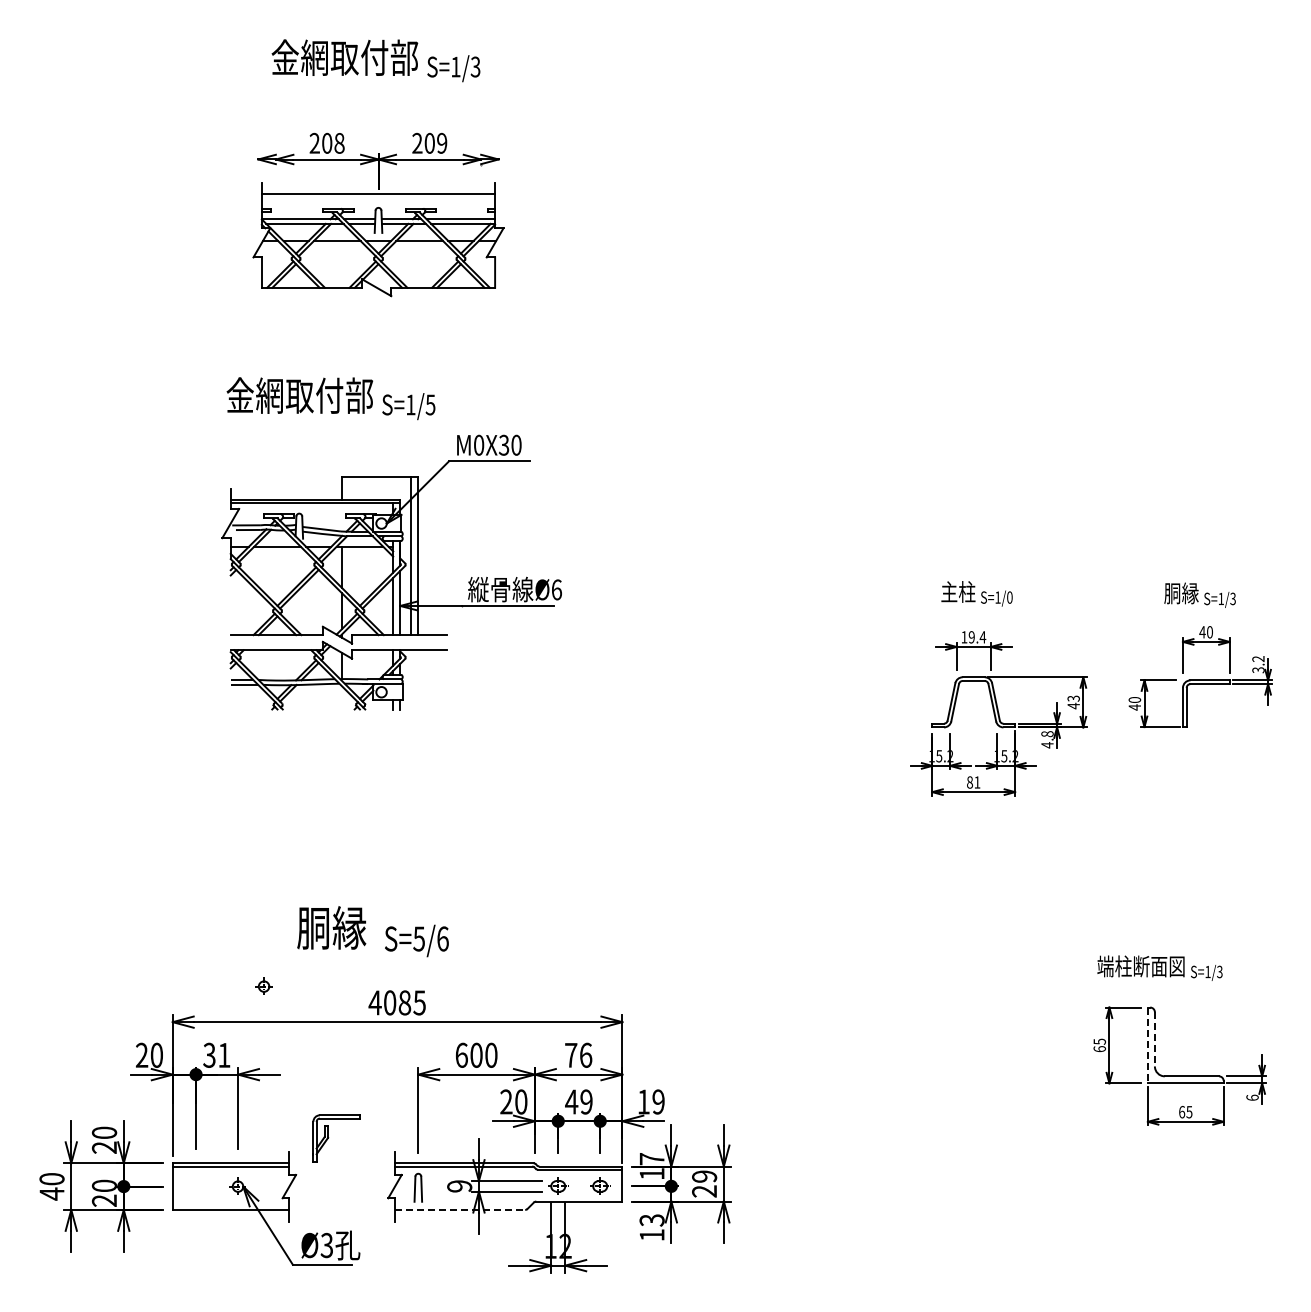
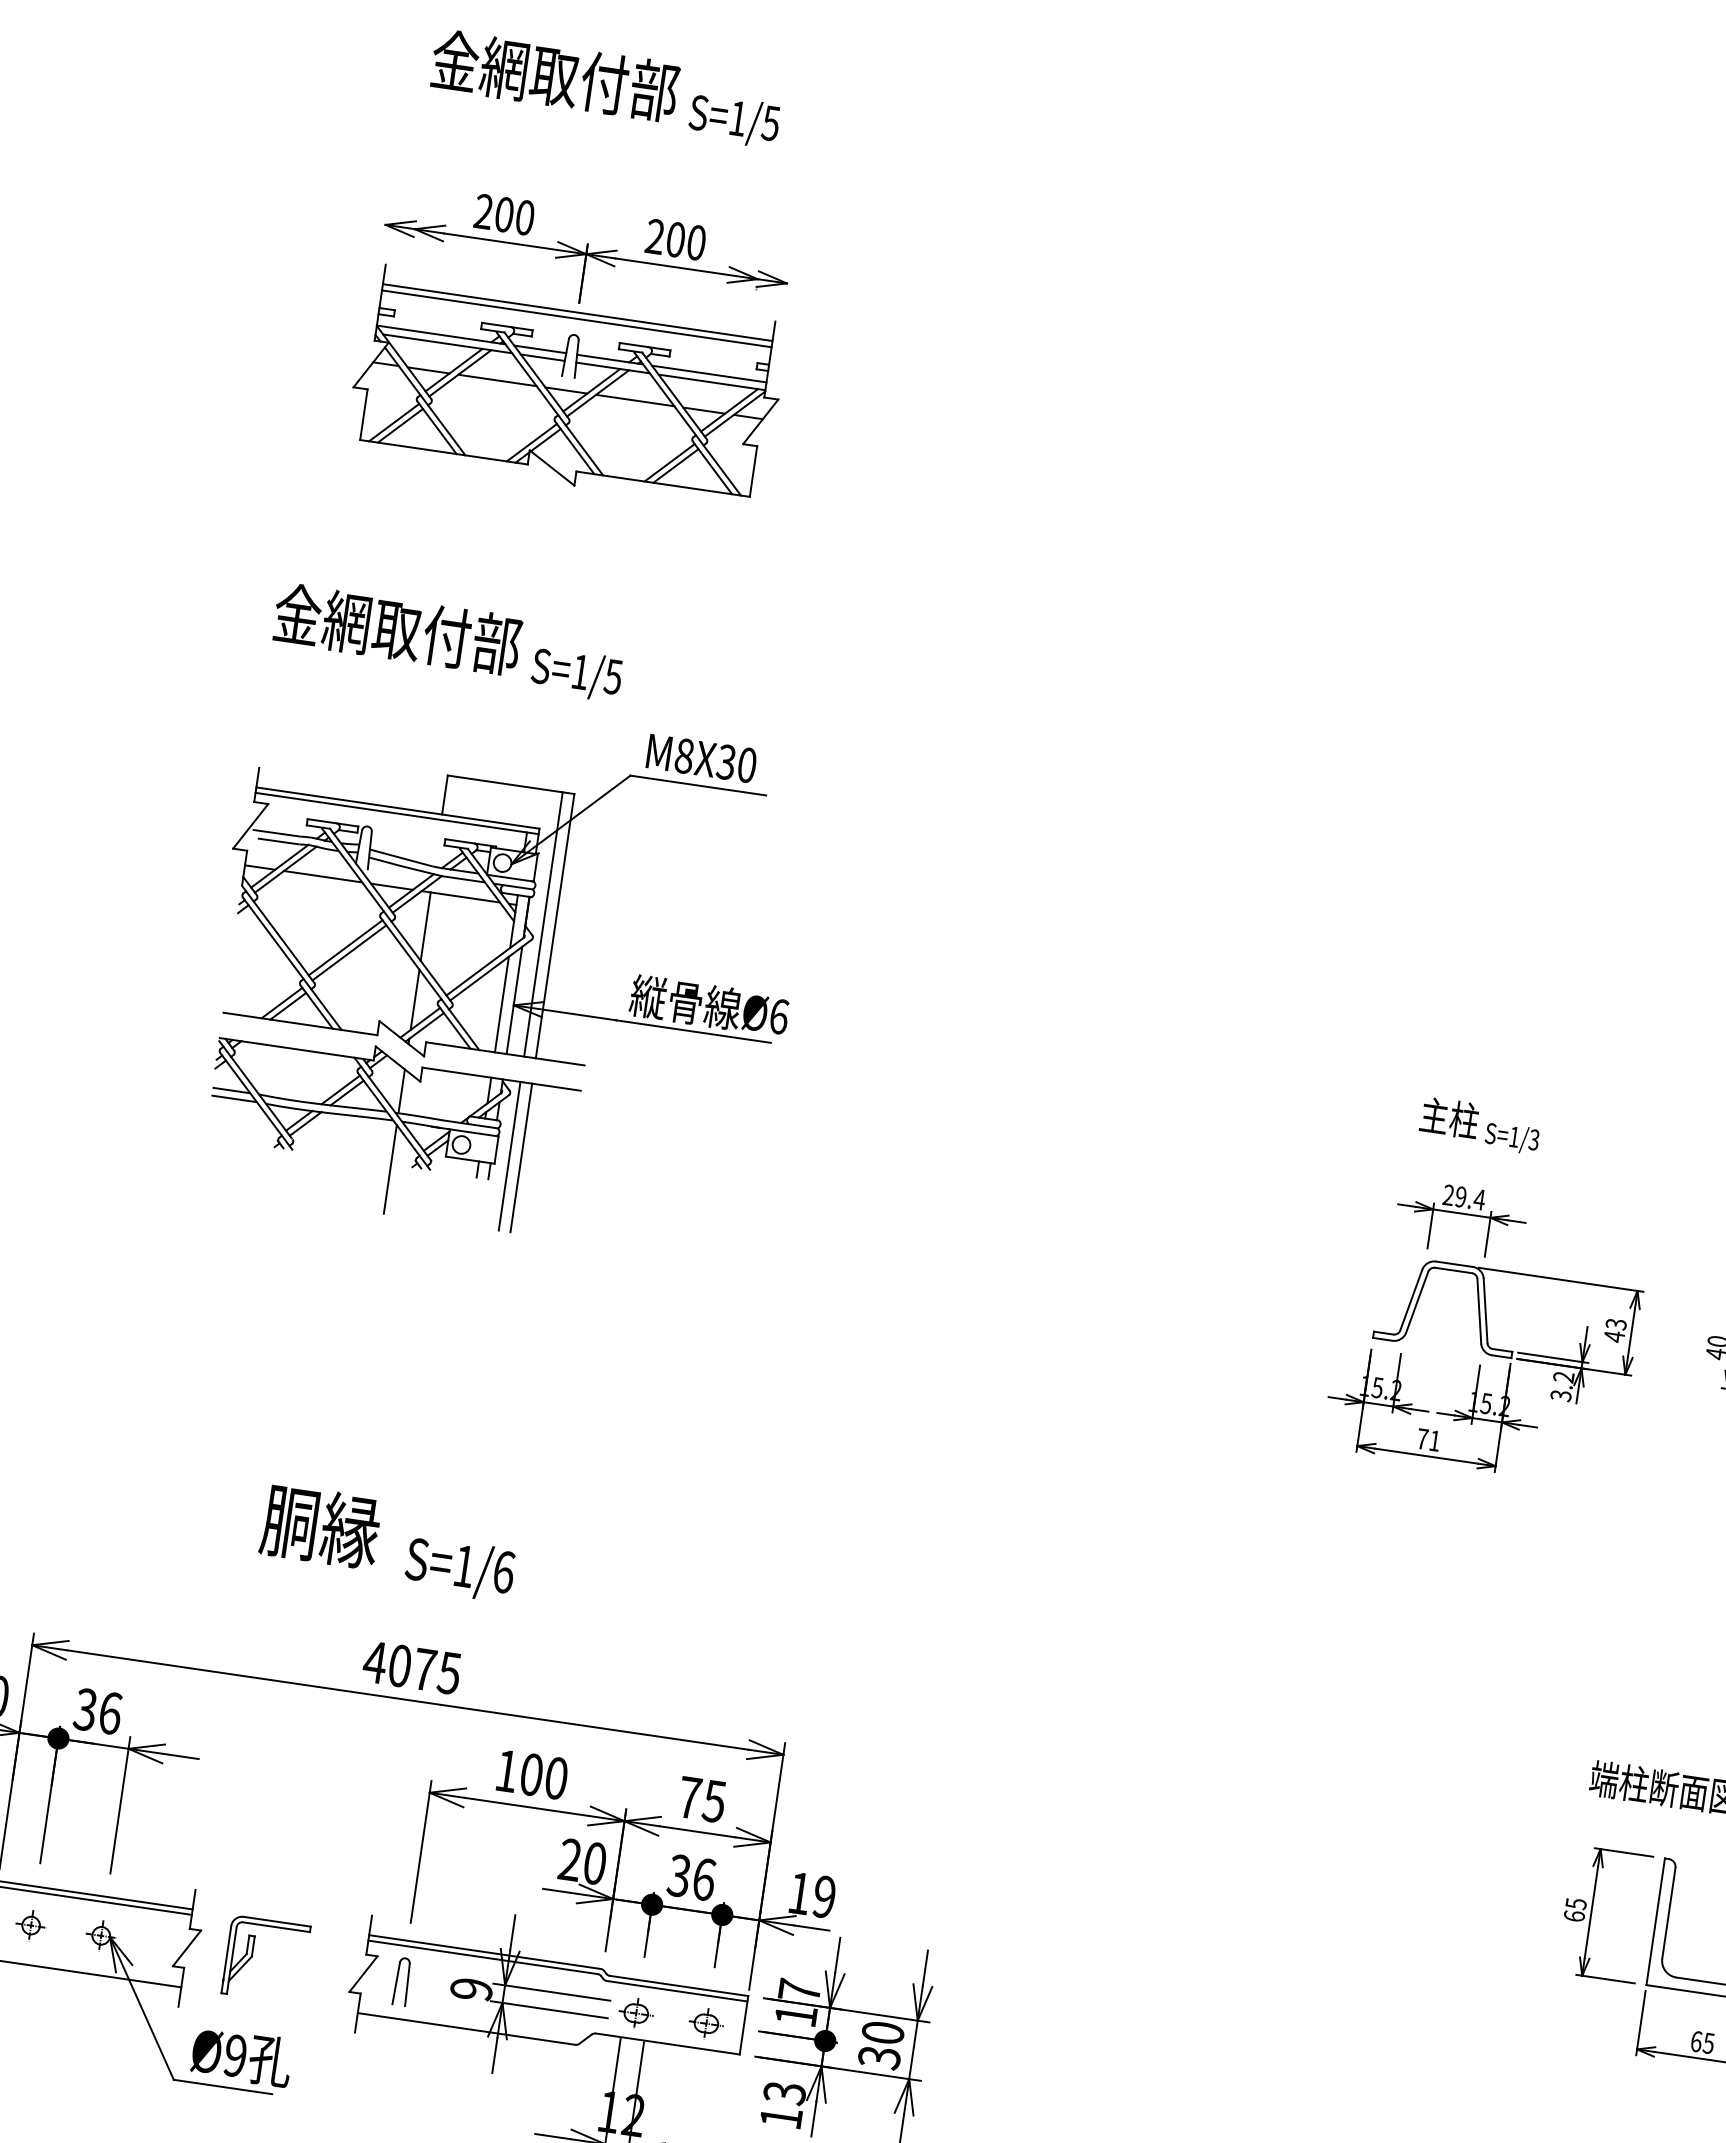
text: (475, 66) -> (770, 122), S=1/3 -> S=1/5
text: (339, 143) -> (524, 217), 208 -> 200
text: (442, 143) -> (697, 243), 209 -> 200
line: (378, 198) -> (576, 319), added
text: (479, 445) -> (685, 756), M0X30 -> M8X30
text: (1009, 597) -> (1533, 1139), S=1/0 -> S=1/3
text: (964, 637) -> (1448, 1195), 19.4 -> 29.4
line: (410, 694) -> (509, 1155), added
line: (417, 694) -> (521, 1157), added
line: (341, 712) -> (389, 1169), added
text: (1047, 739) -> (1562, 1386), 4.8 -> 3.2
text: (970, 782) -> (1423, 1439), 81 -> 71
text: (418, 938) -> (463, 1565), S=5/6 -> S=1/6
part: (263, 985) -> (30, 1923), moved
text: (404, 1002) -> (424, 1668), 4085 -> 4075
line: (1154, 1039) -> (1668, 1913), dashed -> solid
line: (1147, 1045) -> (1655, 1921), dashed -> solid
text: (224, 1054) -> (110, 1711), 31 -> 36
text: (461, 1054) -> (506, 1769), 600 -> 100
text: (585, 1054) -> (713, 1799), 76 -> 75
text: (578, 1101) -> (690, 1876), 49 -> 36
part: (329, 1137) -> (254, 1956), moved
text: (704, 1183) -> (881, 2044), 29 -> 30
line: (460, 1209) -> (467, 2028), dashed -> solid
text: (326, 1245) -> (234, 2055), Ø3 -> Ø9

